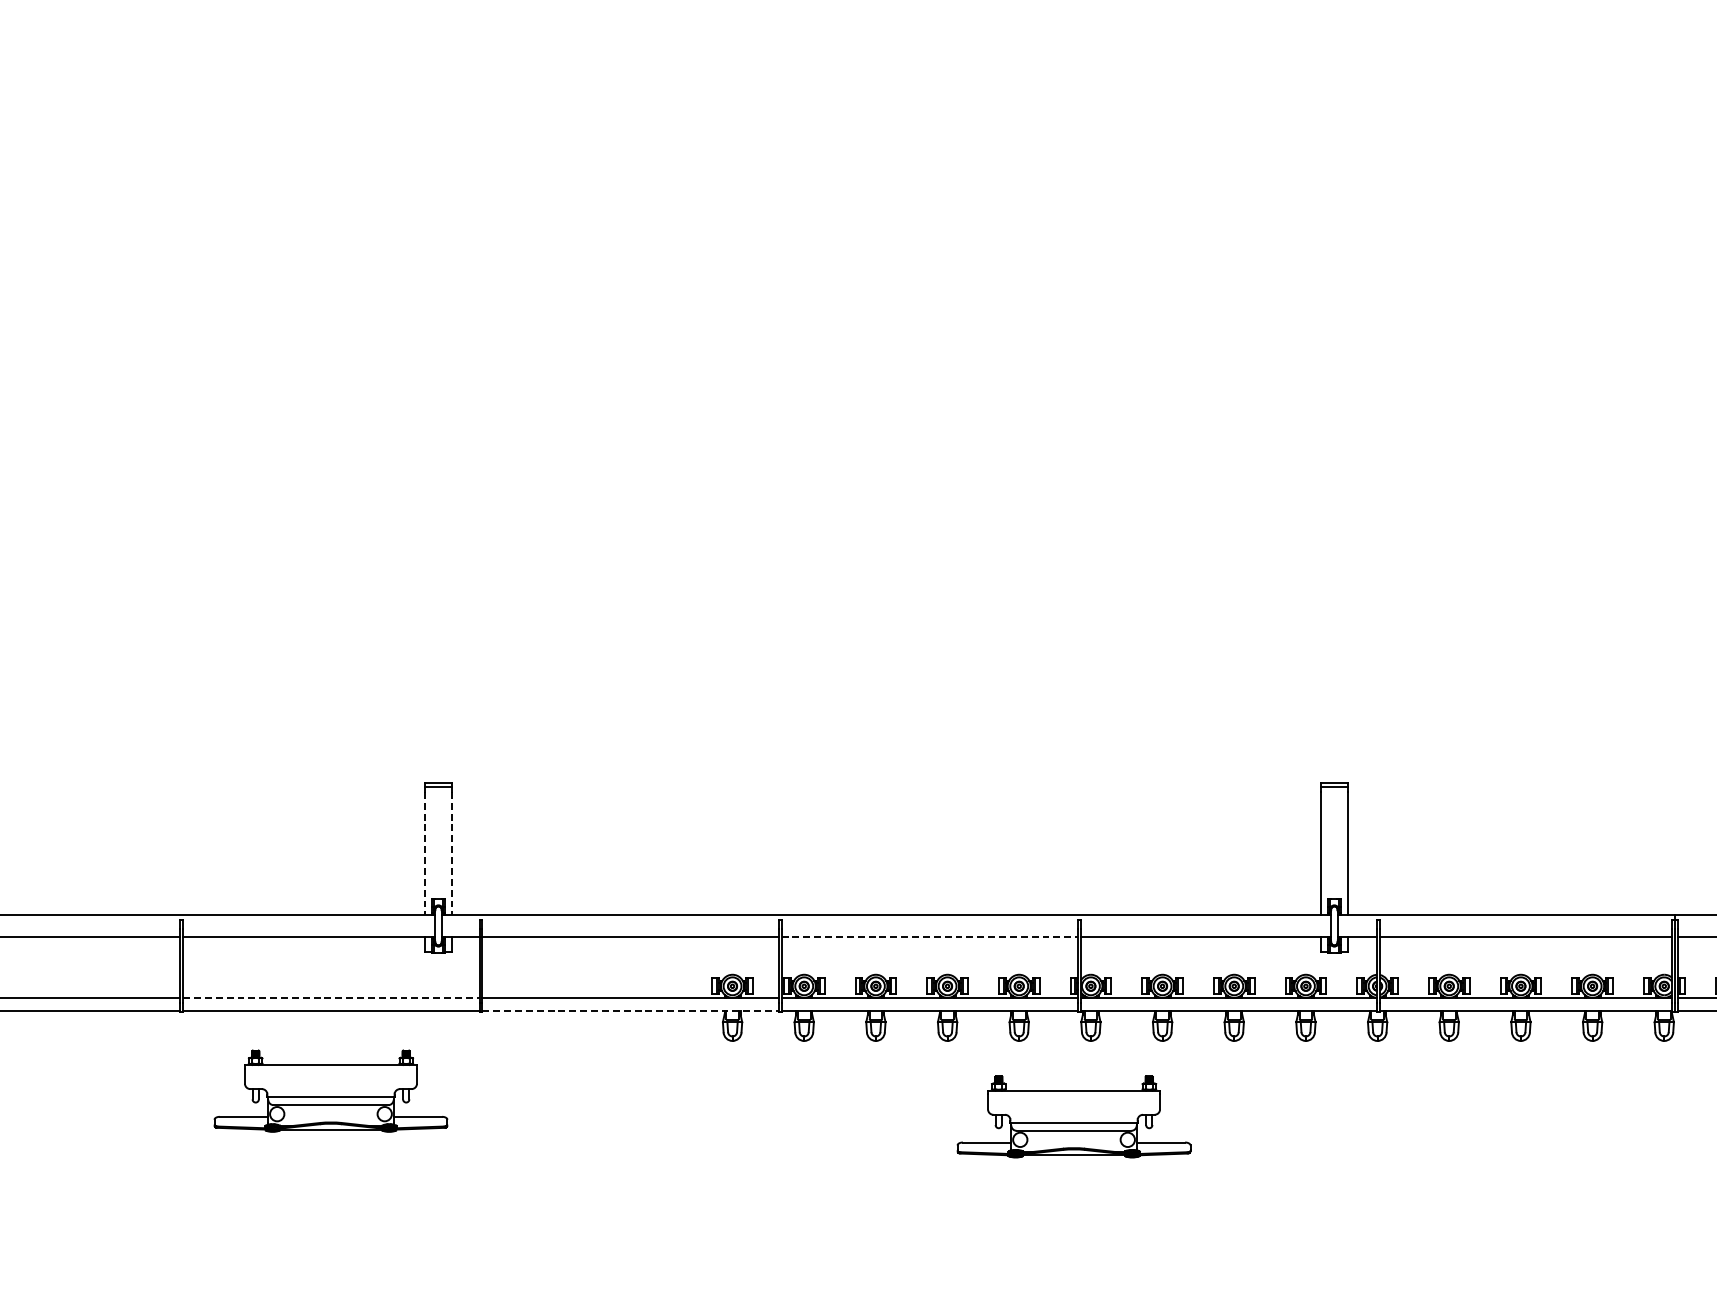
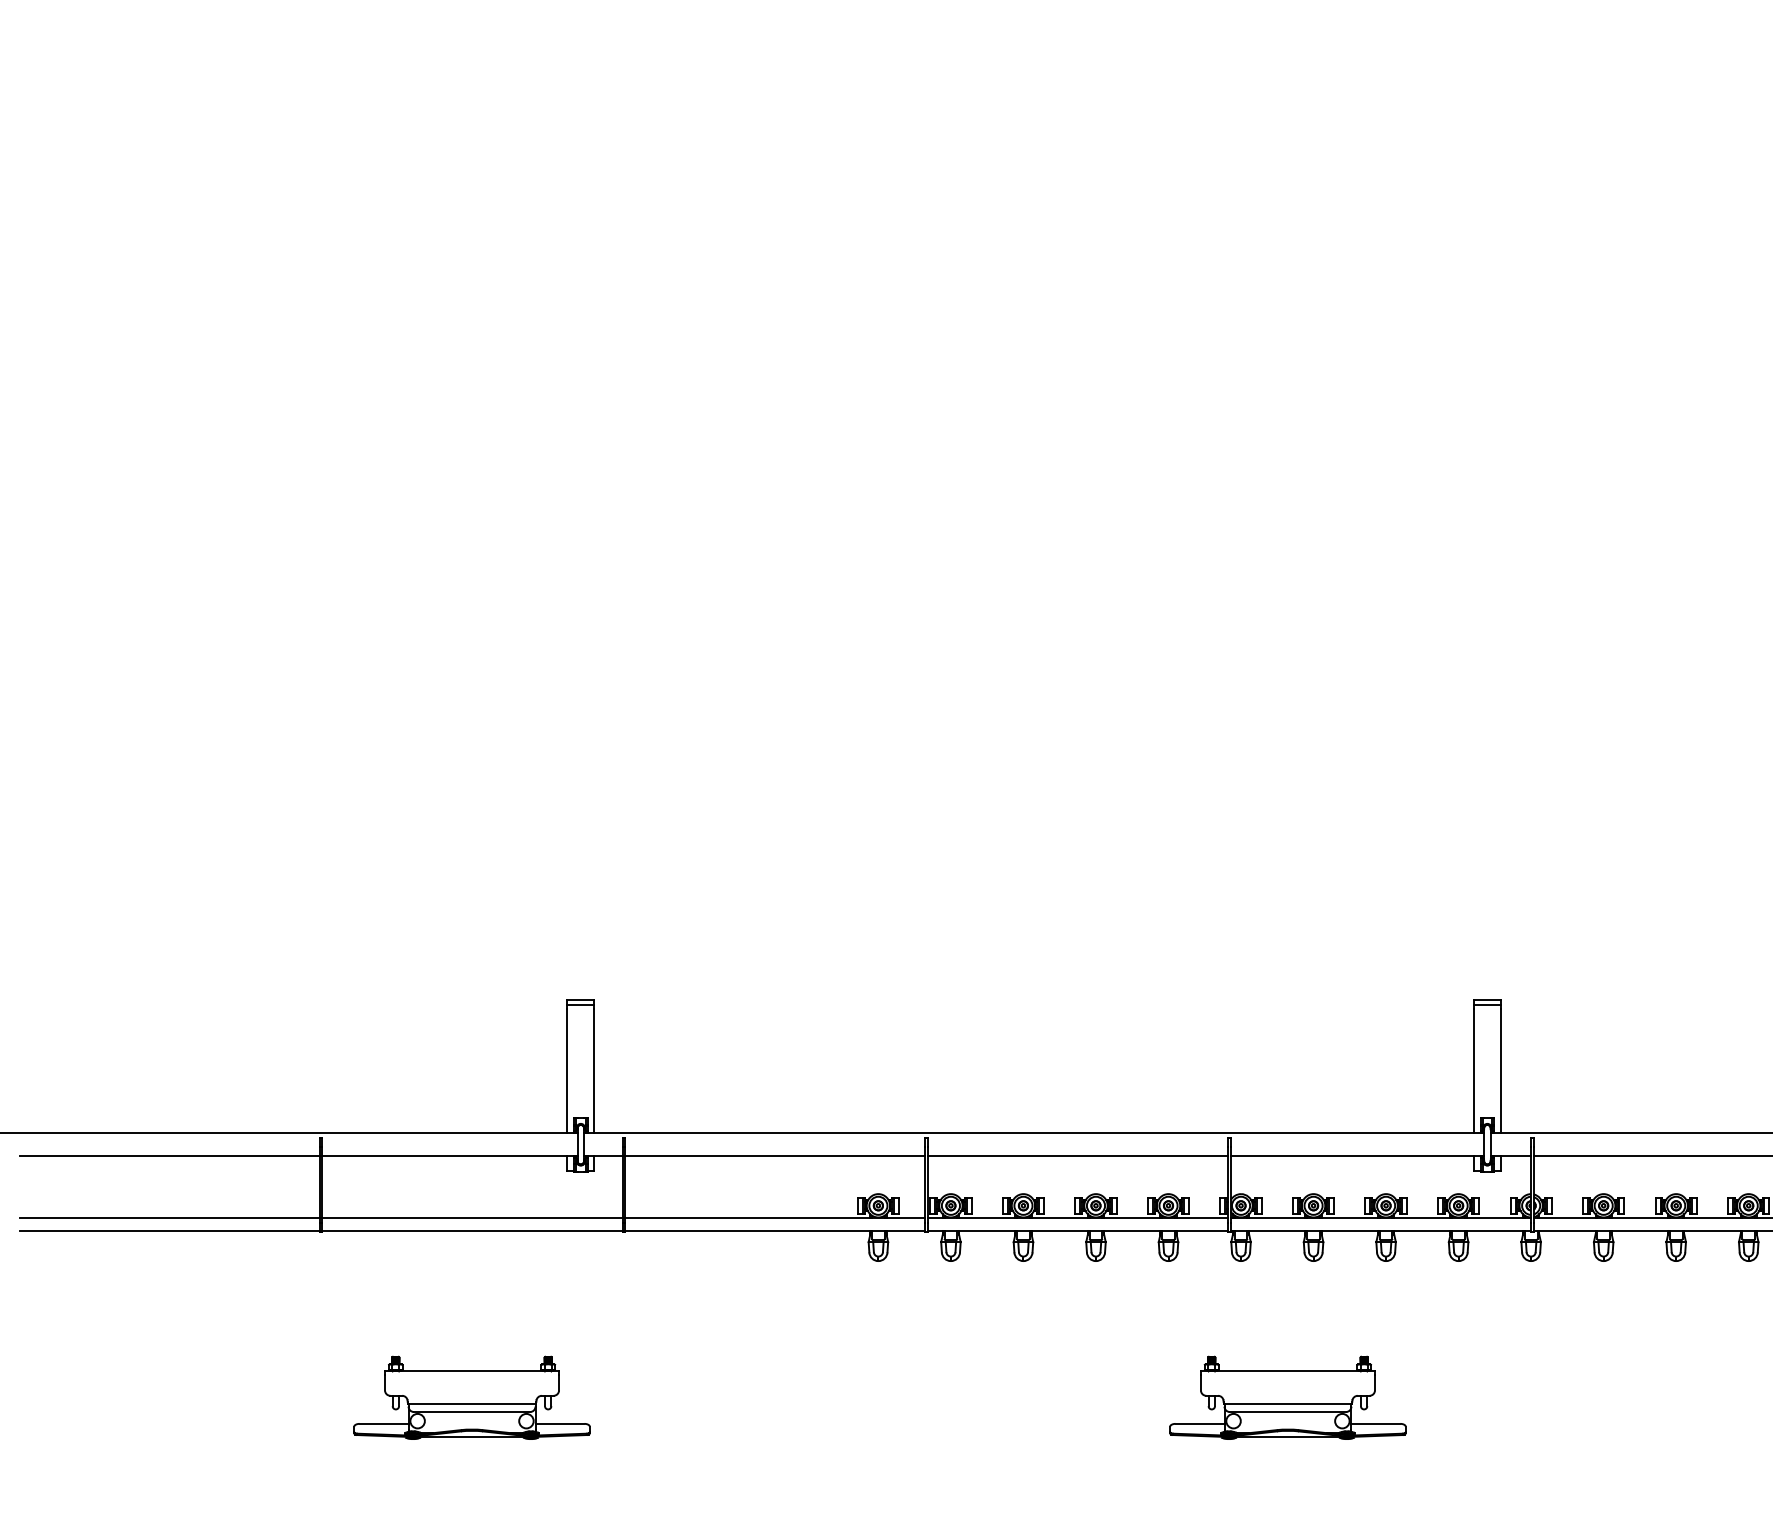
line: (425, 853) -> (567, 1071), dashed -> solid
line: (452, 853) -> (594, 1071), dashed -> solid
line: (930, 937) -> (1078, 1156), dashed -> solid
line: (331, 997) -> (472, 1217), dashed -> solid
line: (630, 1011) -> (775, 1231), dashed -> solid
part: (330, 1090) -> (471, 1397), moved
part: (1073, 1116) -> (1287, 1397), moved

